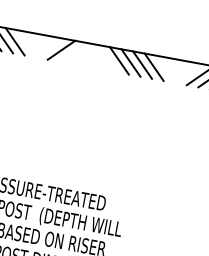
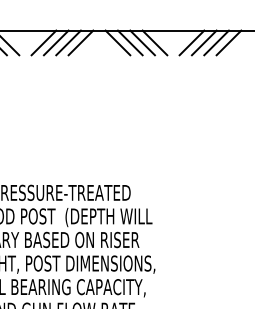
line: (49, 47) -> (43, 42), added
line: (73, 51) -> (68, 42), added
line: (84, 54) -> (80, 42), added
line: (188, 73) -> (191, 42), added

